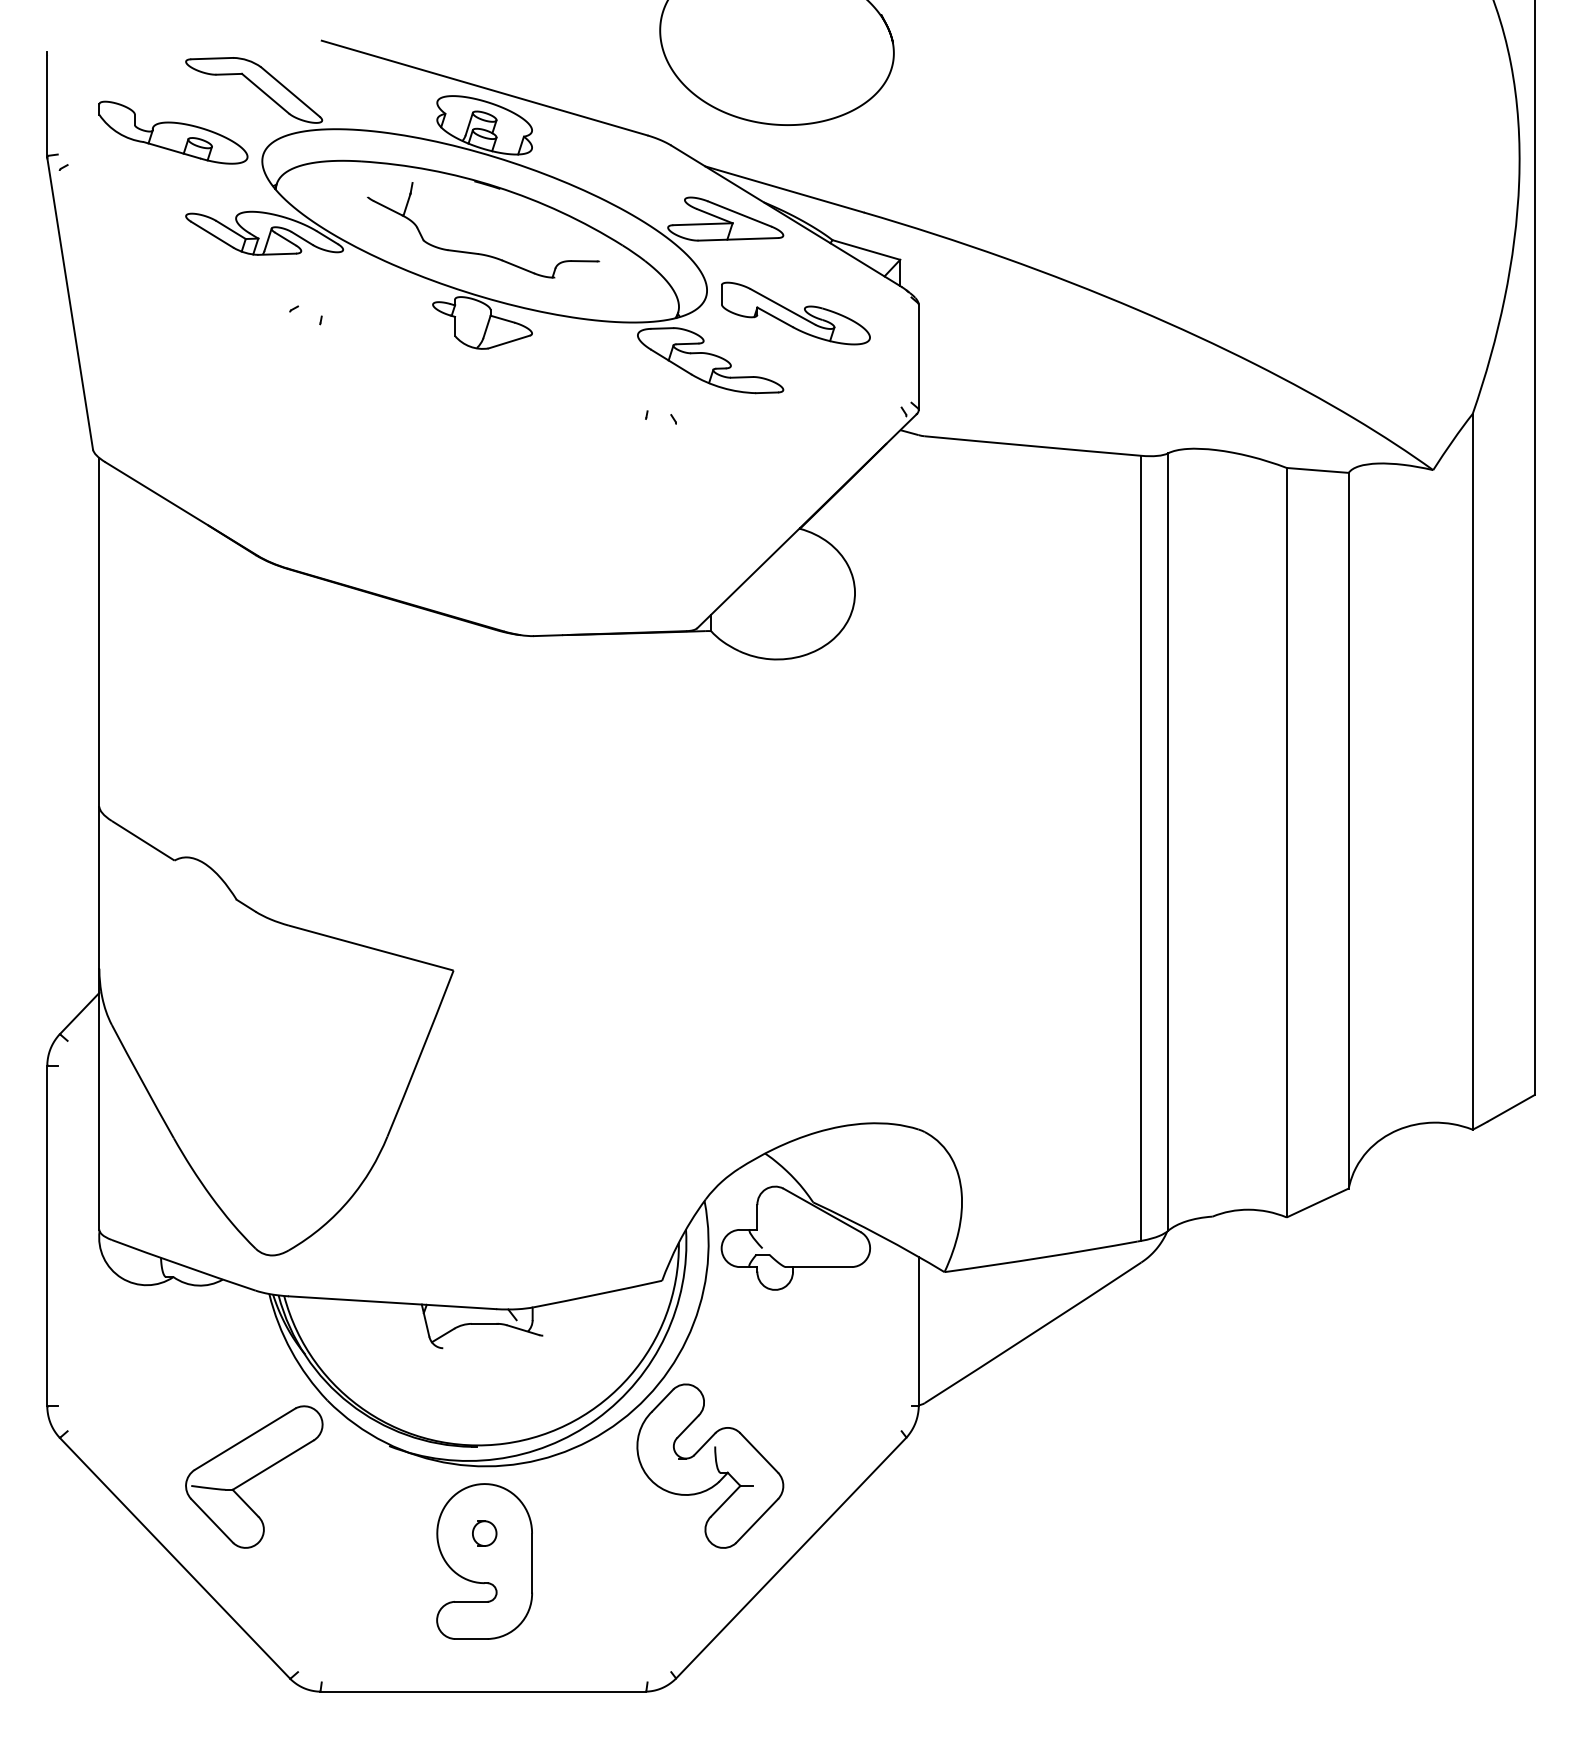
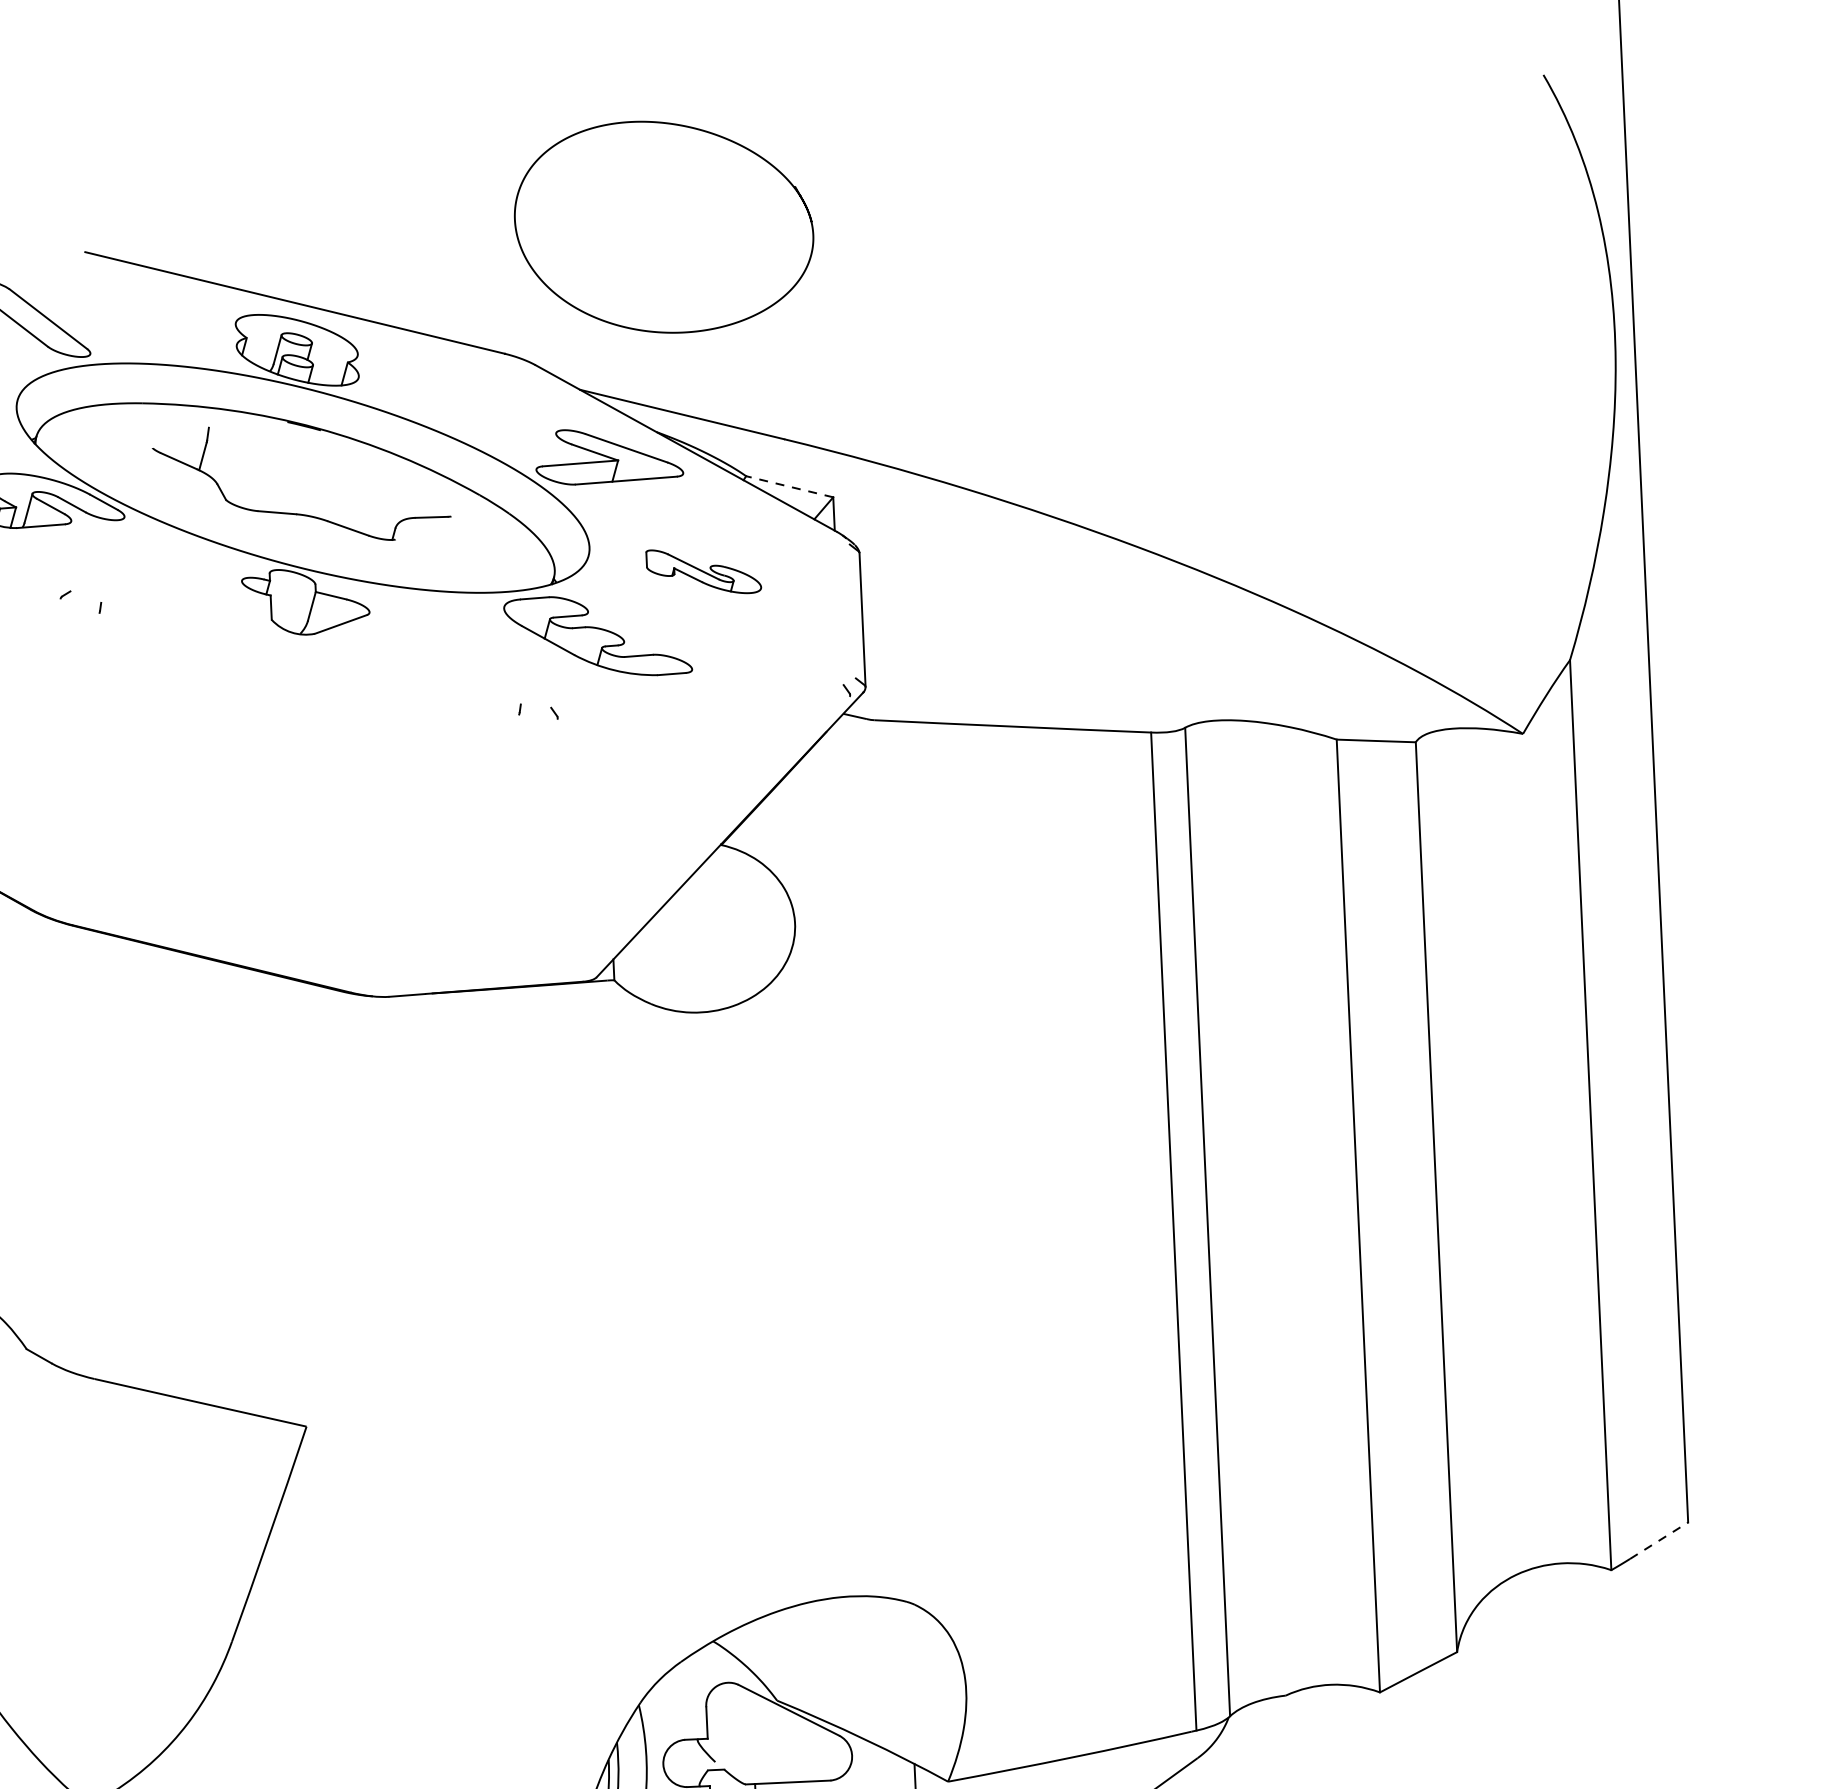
line: (865, 249) -> (788, 486), solid -> dashed
part: (795, 313) -> (703, 571), size x0.6
line: (1511, 1108) -> (1659, 1540), solid -> dashed

